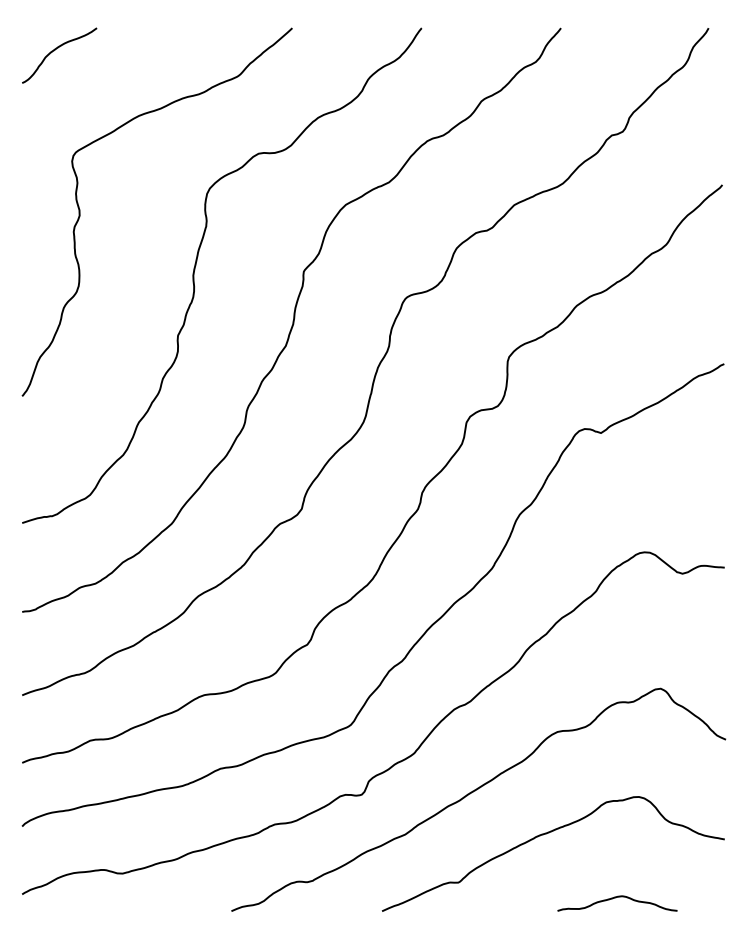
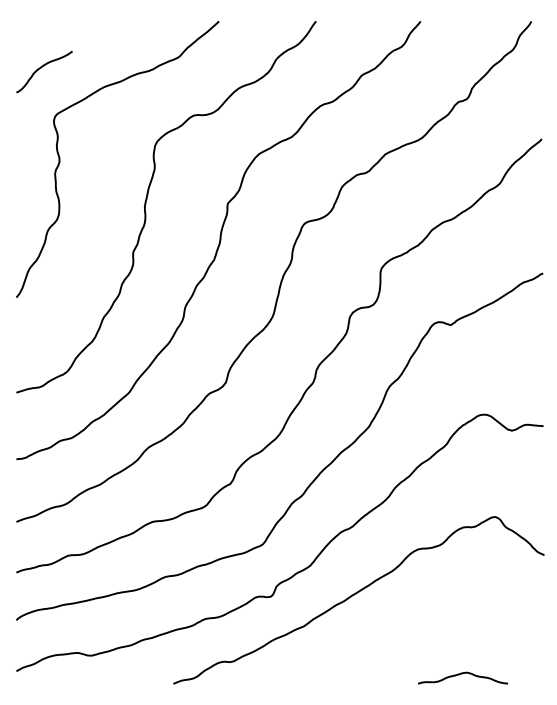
curve: (55, 50) -> (41, 68), moved
curve: (546, 834) -> (409, 626), removed

